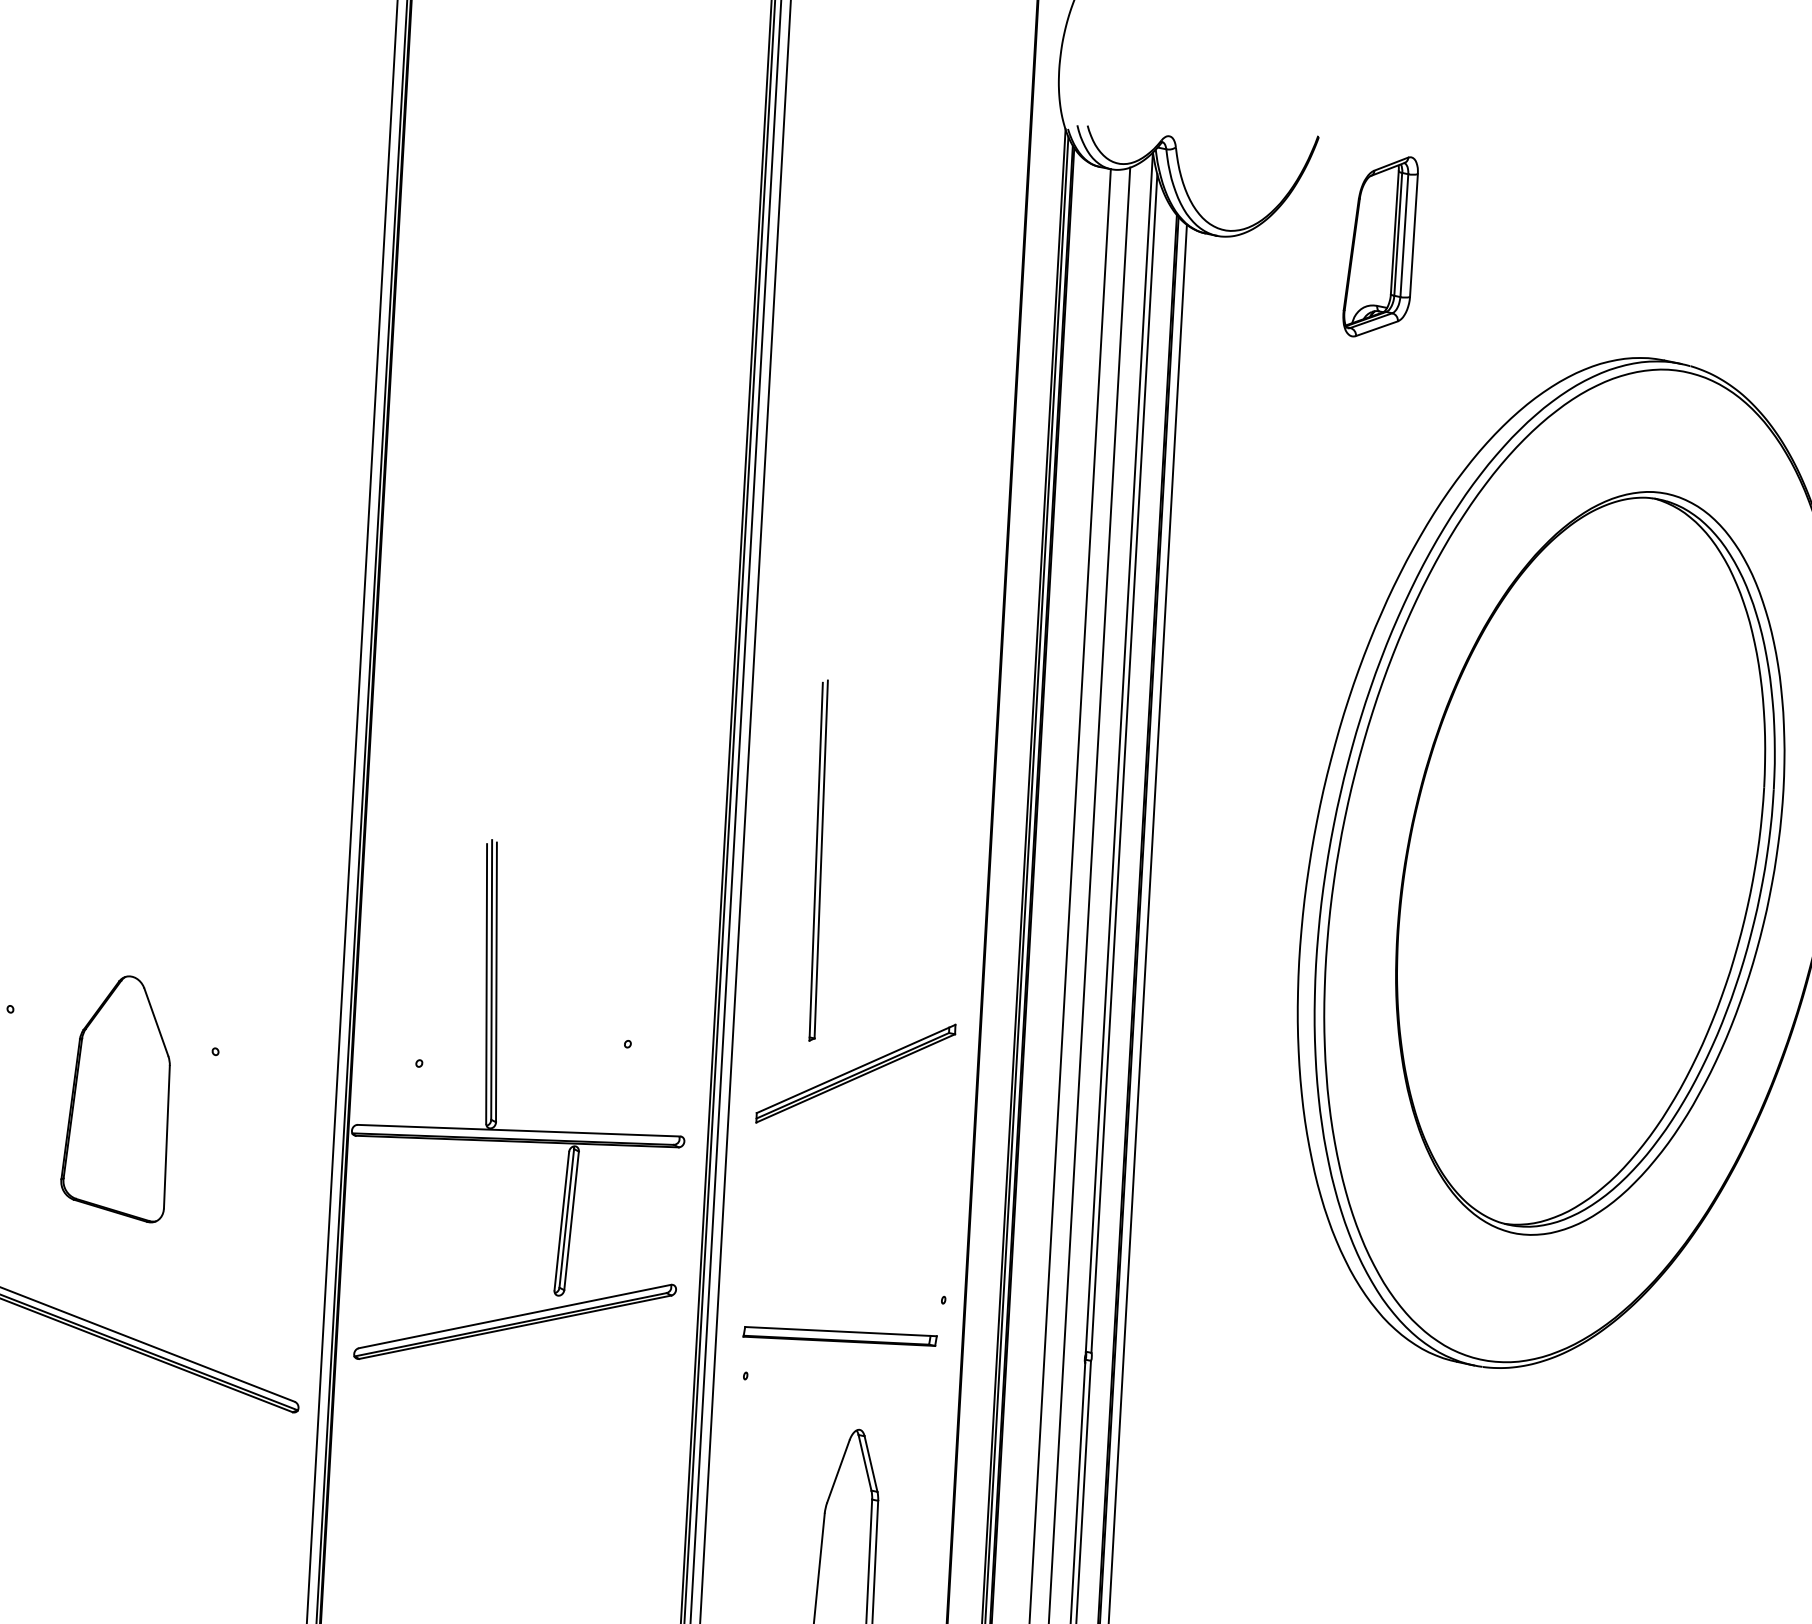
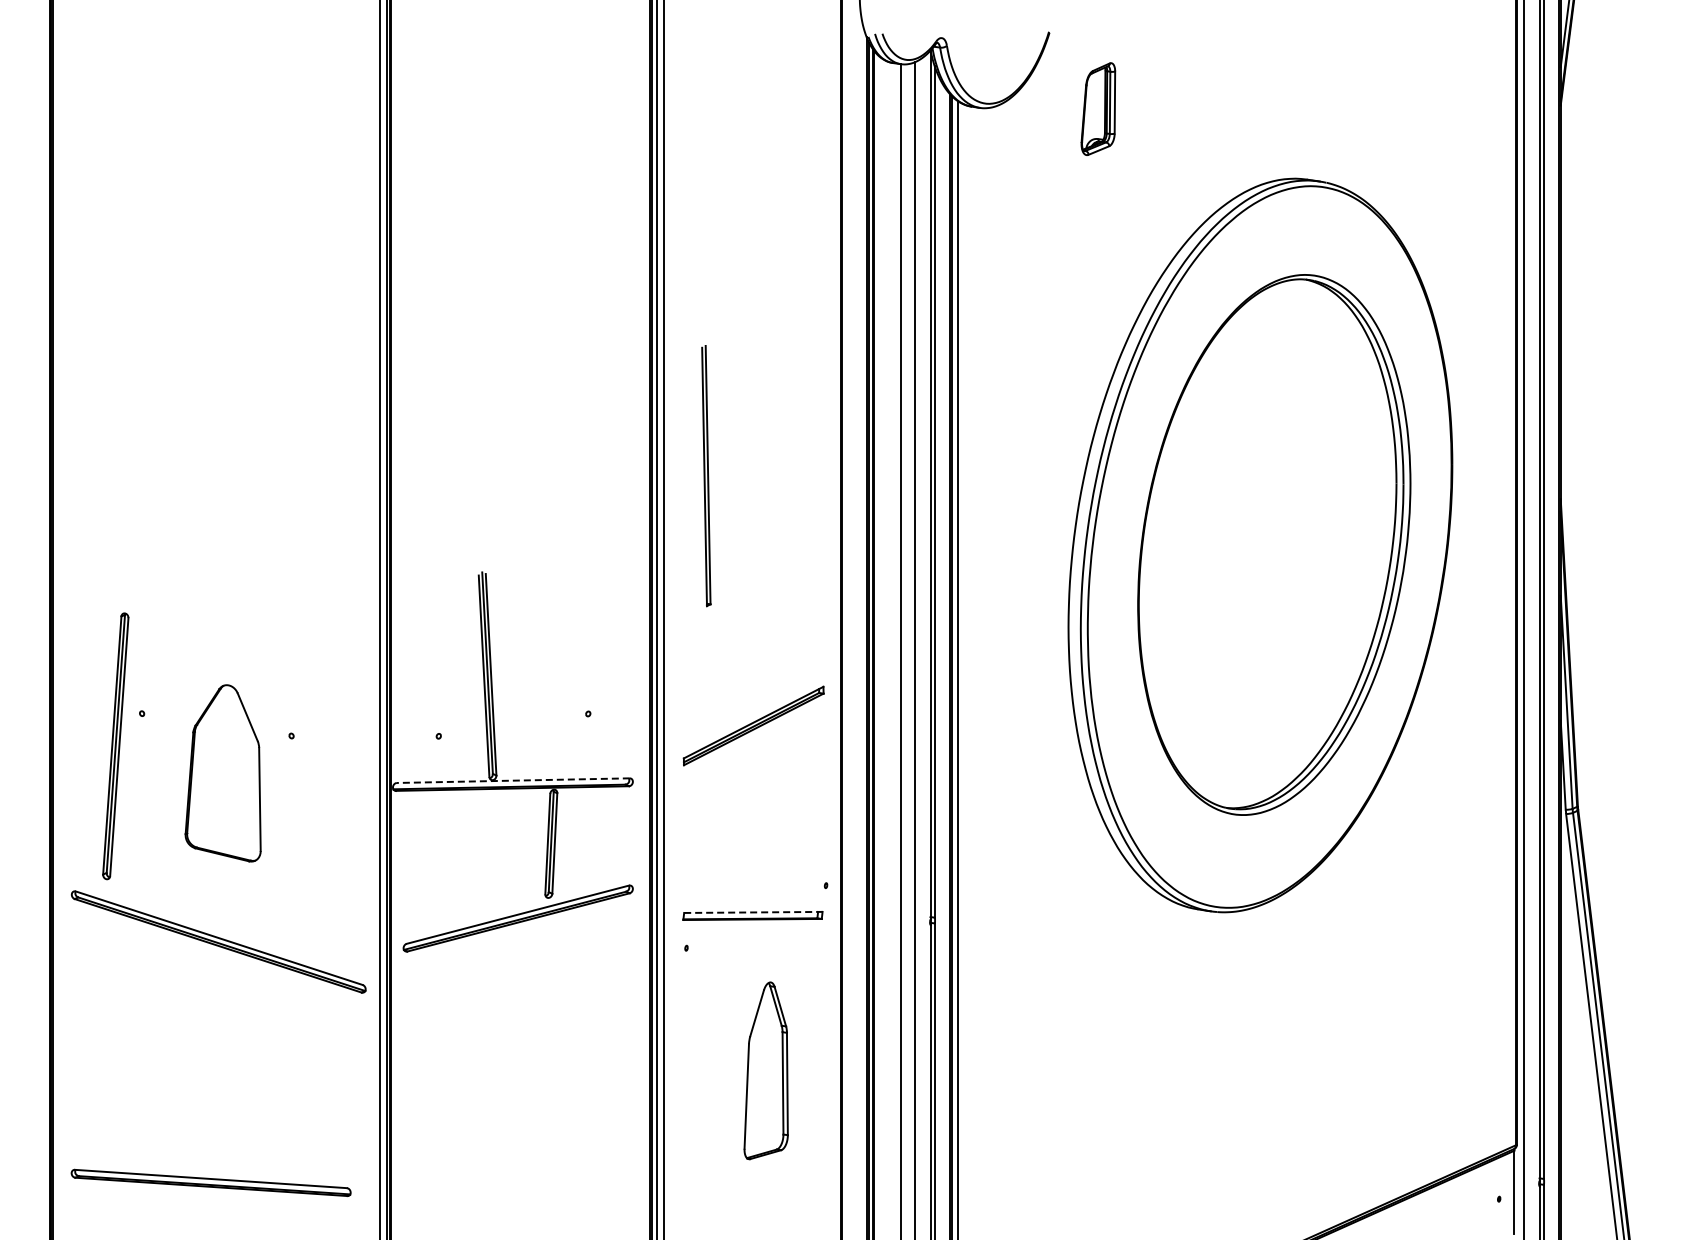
part: (1380, 245) -> (1098, 108), size x0.7
part: (818, 861) -> (706, 476), moved
line: (517, 1130) -> (512, 780), solid -> dashed
line: (841, 1331) -> (753, 912), solid -> dashed

